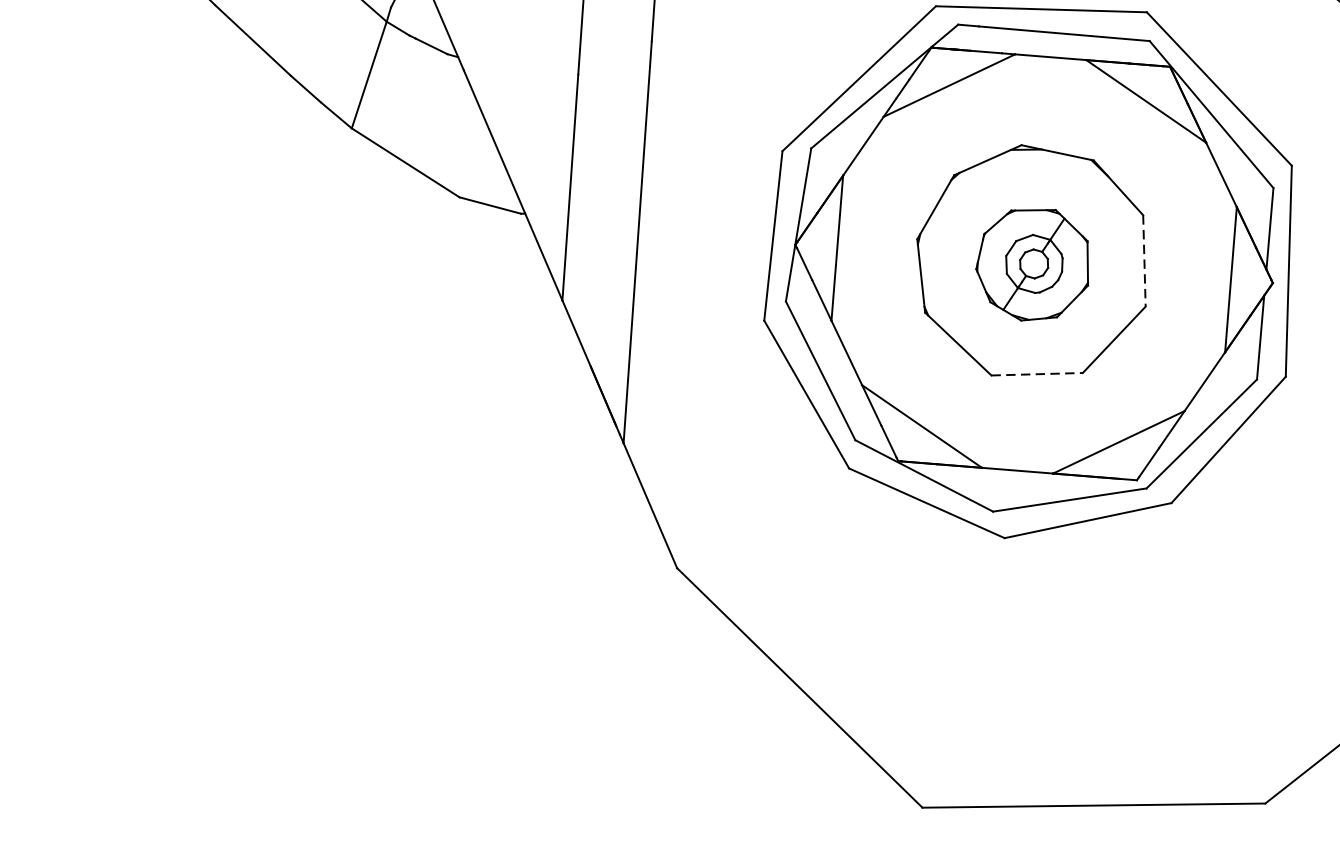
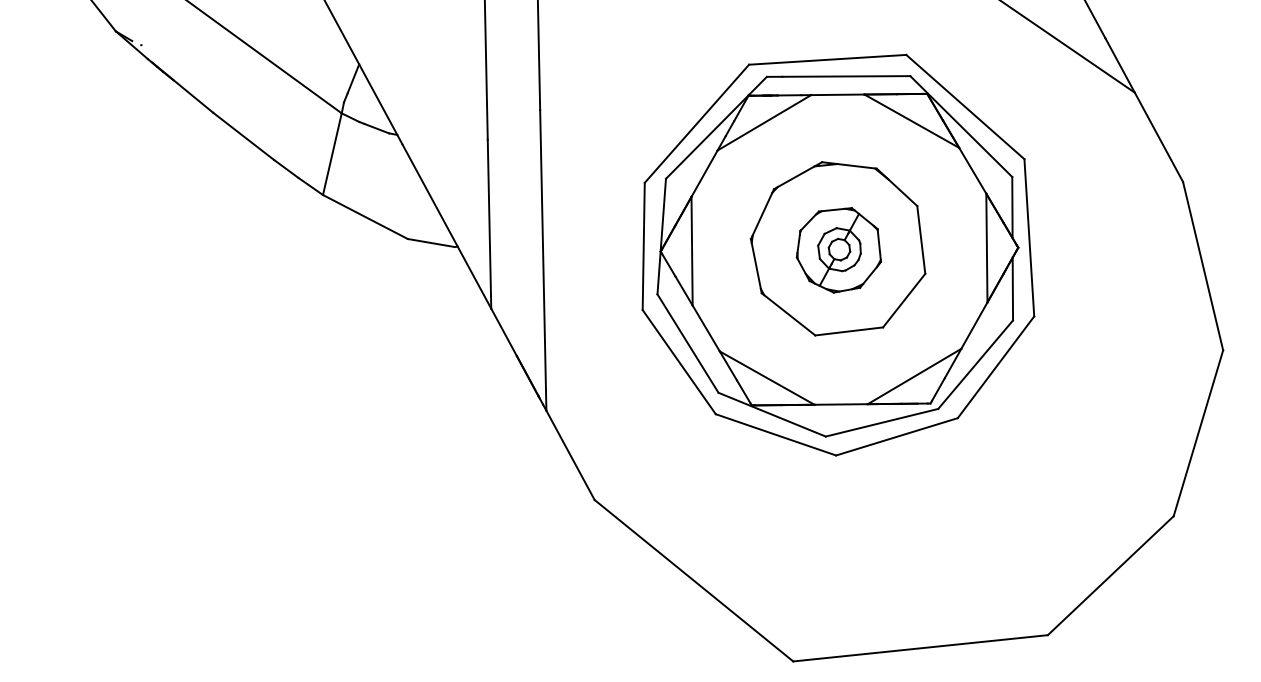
line: (1144, 261) -> (921, 240), dashed -> solid
line: (1037, 374) -> (849, 331), dashed -> solid

